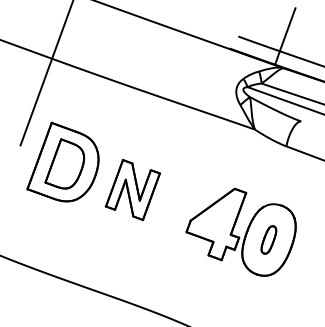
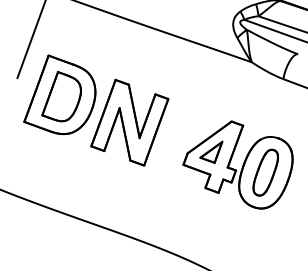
part: (132, 189) -> (129, 122), size x1.43
part: (214, 219) -> (211, 152), added
part: (268, 239) -> (265, 172), size x1.67

